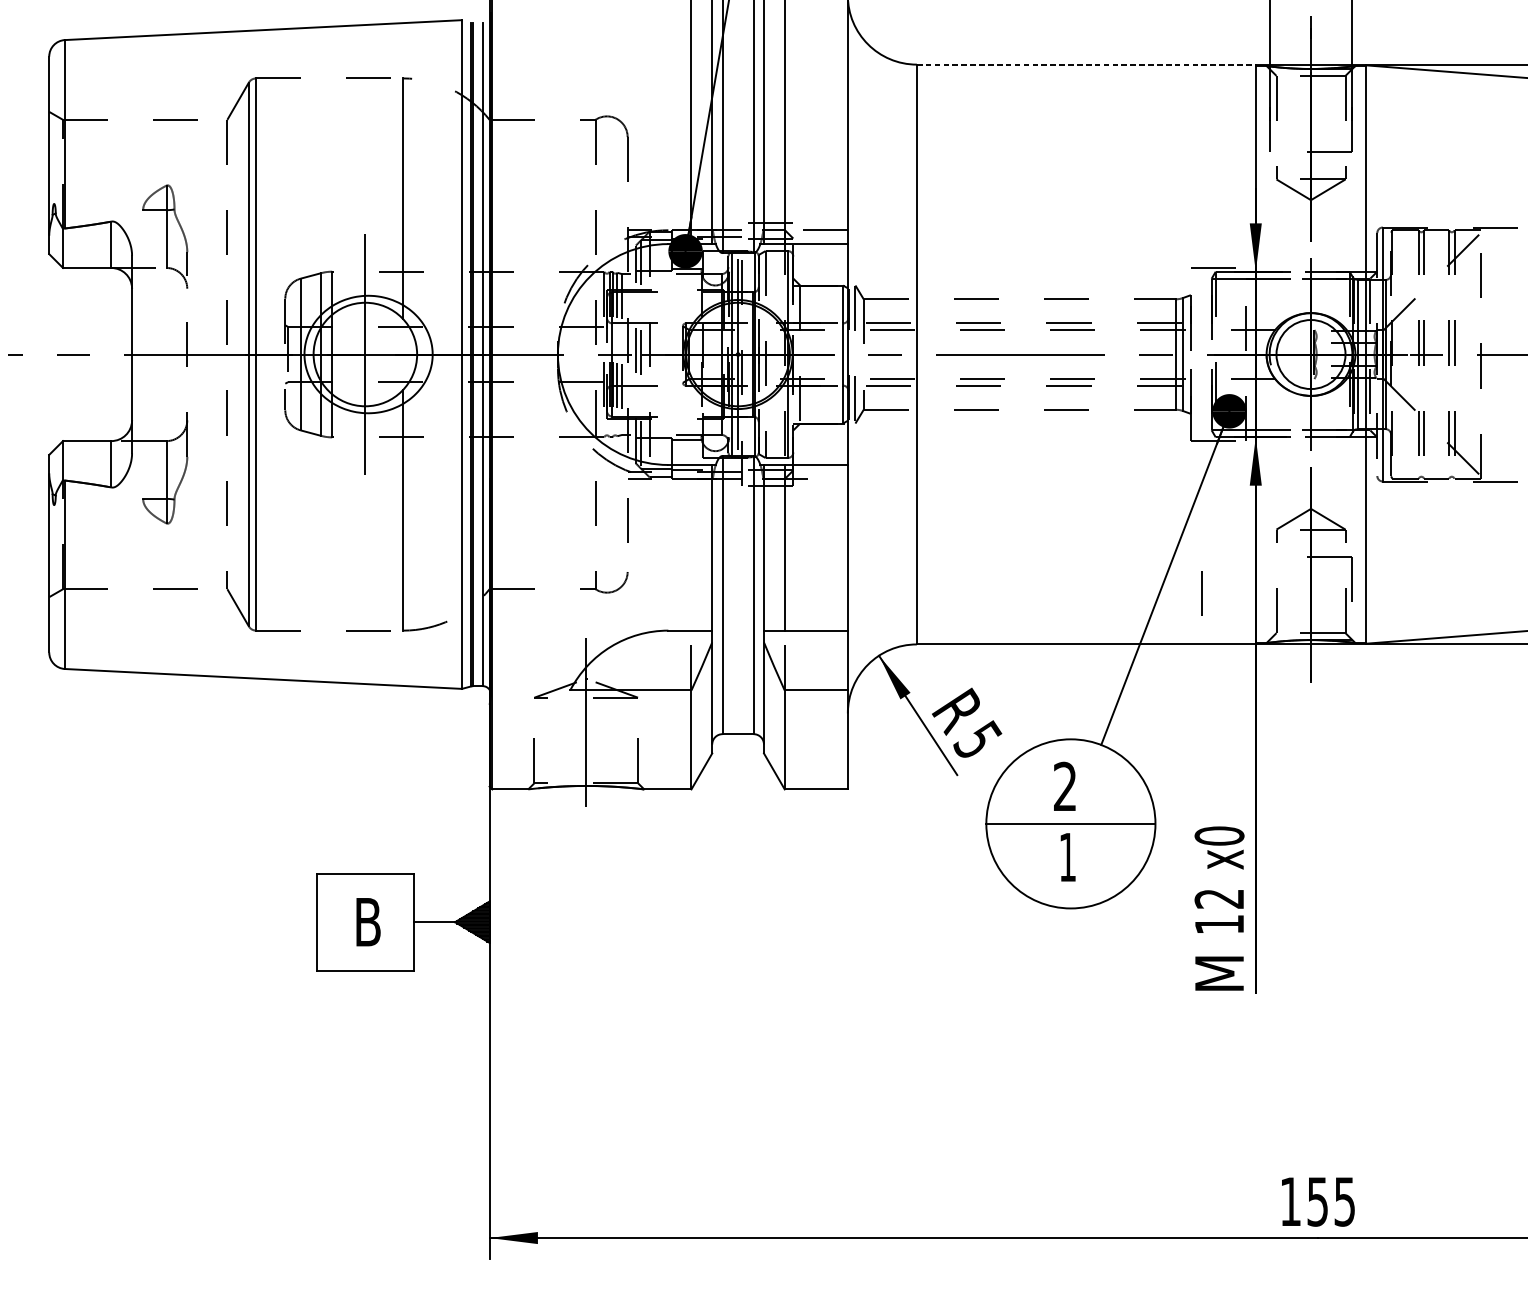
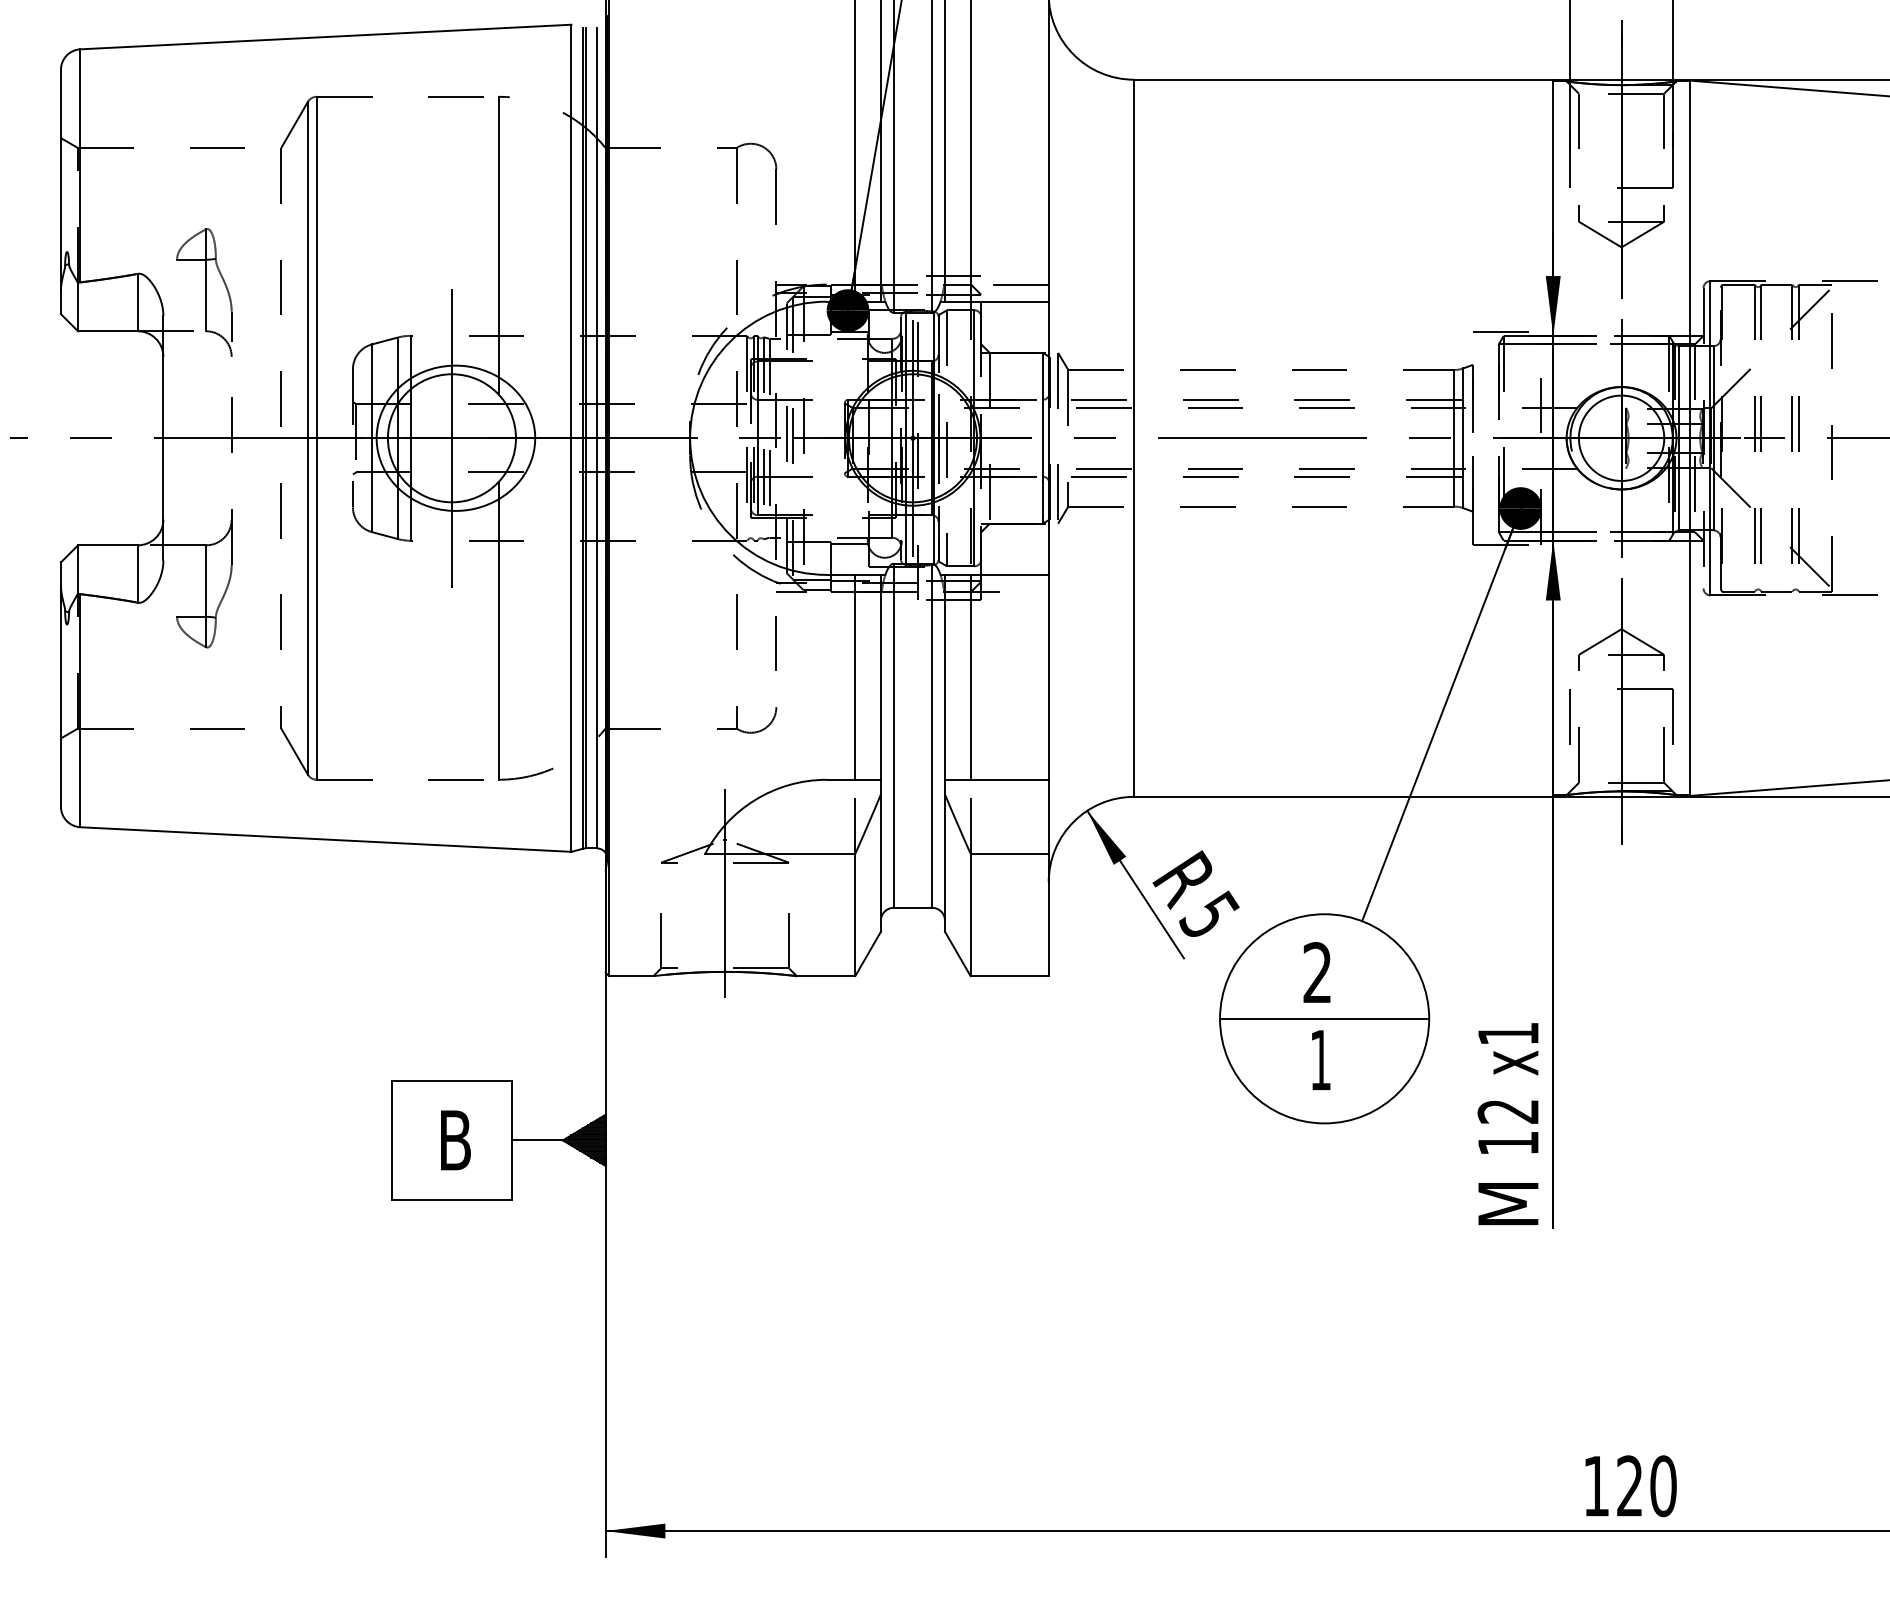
line: (1086, 64) -> (1343, 79), dashed -> solid
line: (691, 547) -> (855, 676), added
line: (1200, 593) -> (1569, 716), moved
text: (1219, 835) -> (1508, 1033), x0 -> x1
text: (1331, 1202) -> (1646, 1486), 155 -> 120

